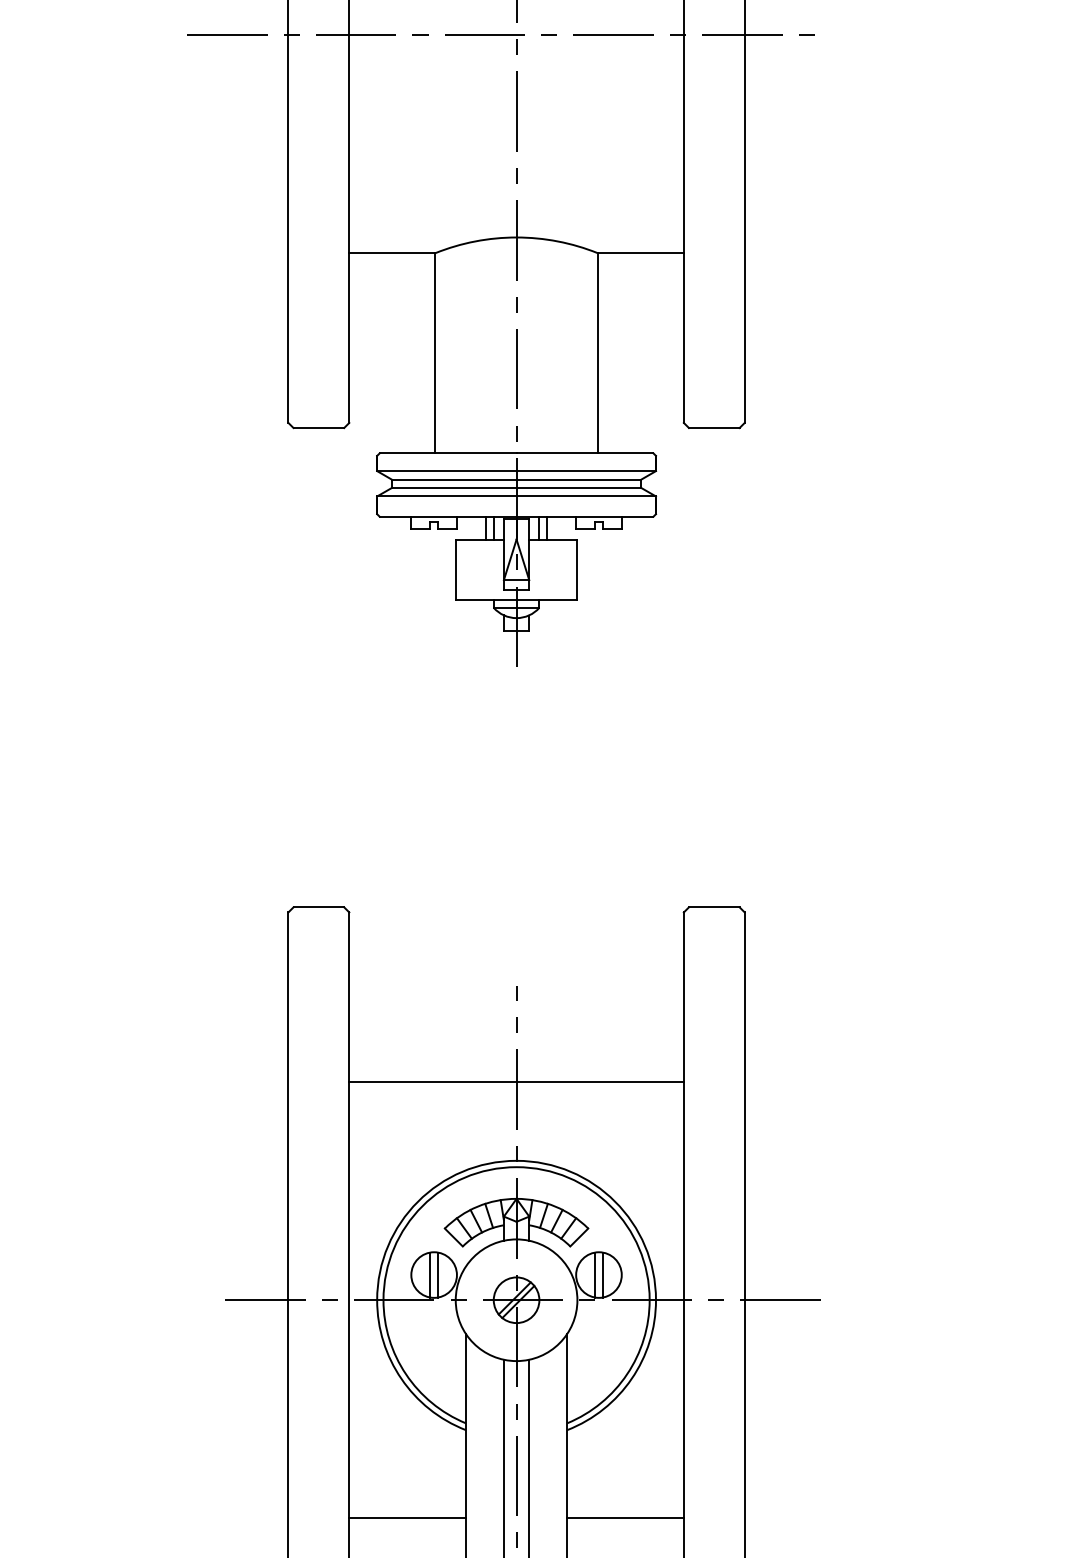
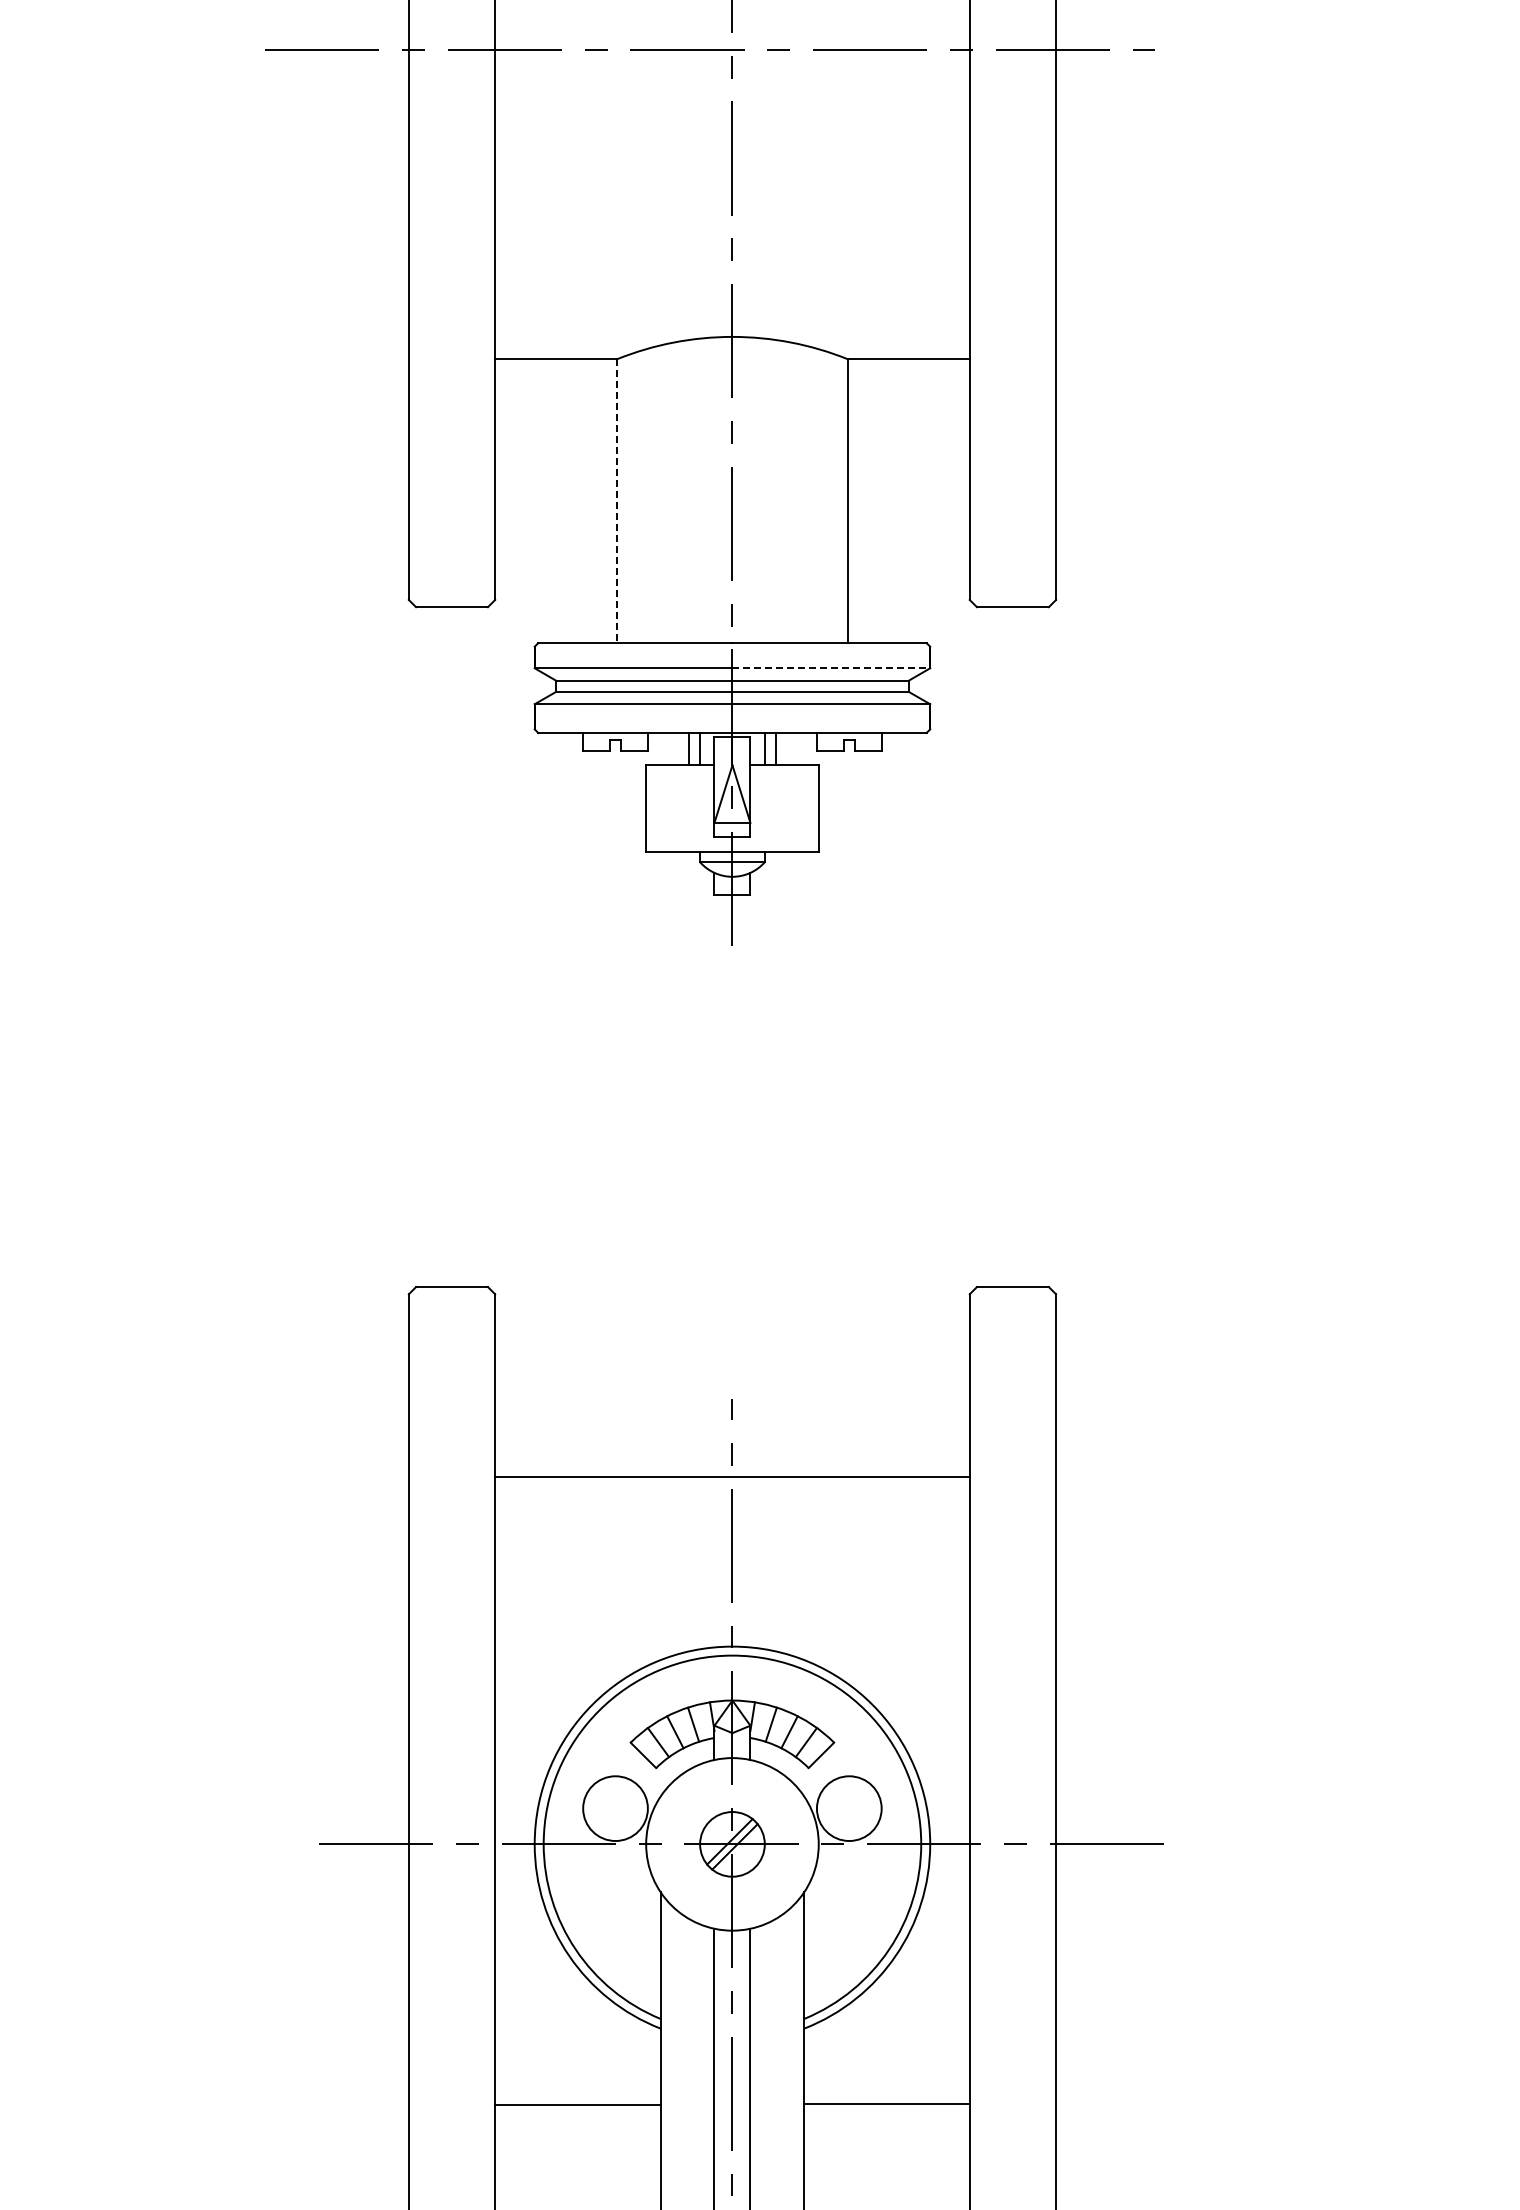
line: (435, 353) -> (617, 501), solid -> dashed
line: (586, 471) -> (831, 668), solid -> dashed
line: (516, 1082) -> (732, 1477), moved
line: (430, 1274) -> (610, 1808), removed
line: (437, 1274) -> (620, 1808), removed
line: (594, 1274) -> (843, 1808), removed
line: (602, 1274) -> (854, 1808), removed
line: (407, 1518) -> (577, 2104), moved
line: (625, 1518) -> (886, 2103), moved

